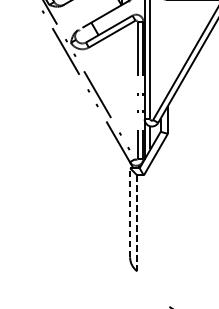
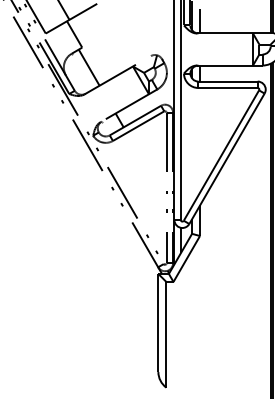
line: (130, 212) -> (158, 322), dashed -> solid
line: (137, 223) -> (166, 334), dashed -> solid

